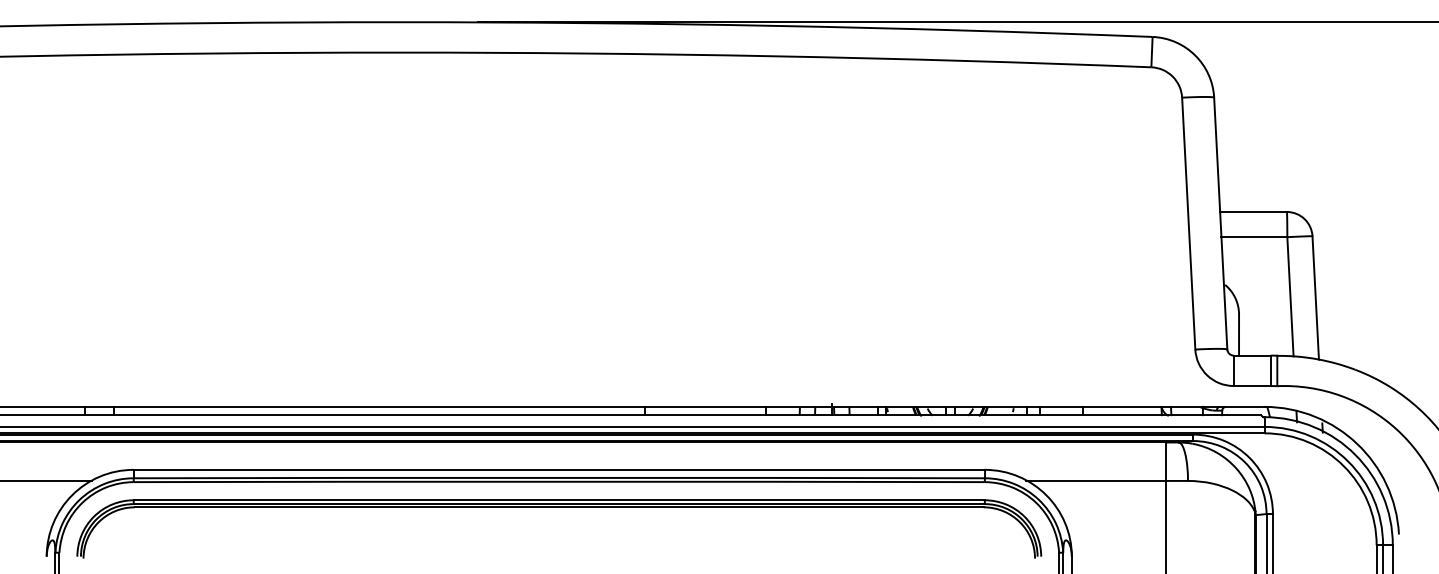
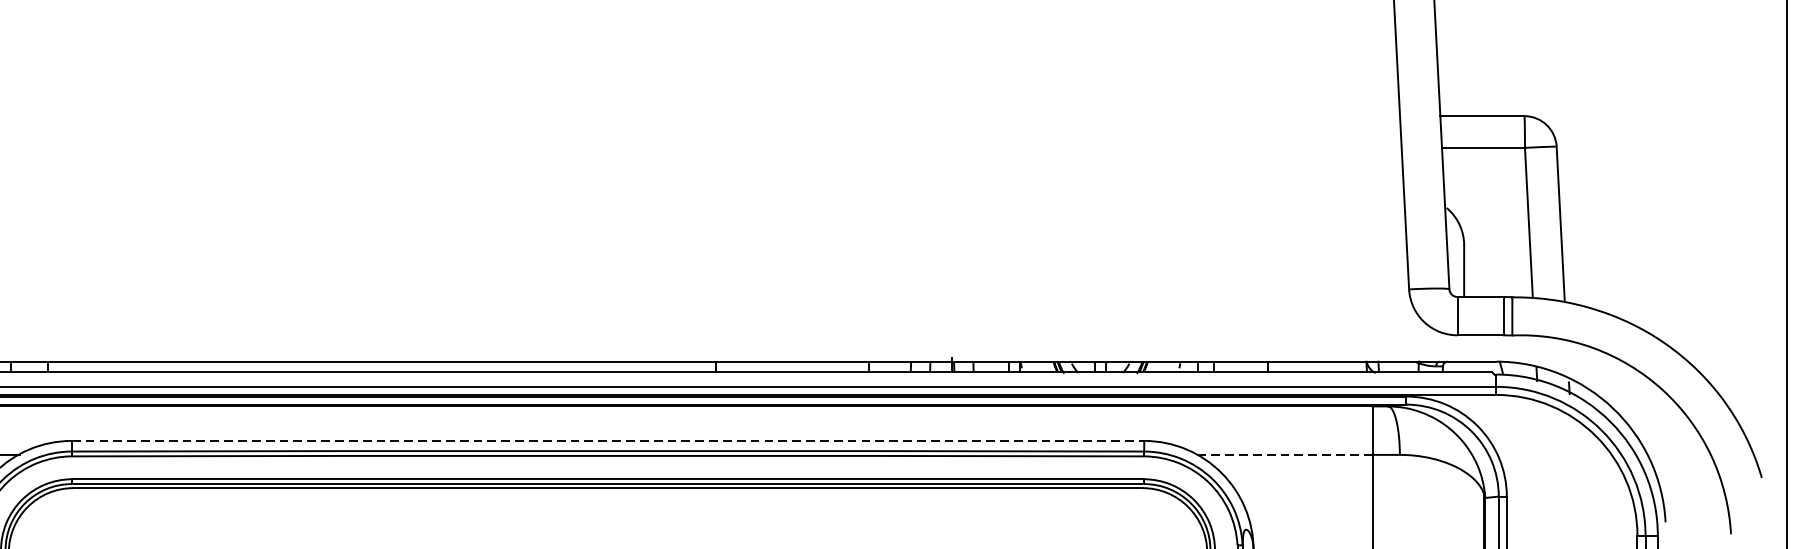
line: (559, 469) -> (608, 440), solid -> dashed
line: (1095, 480) -> (1283, 454), solid -> dashed

